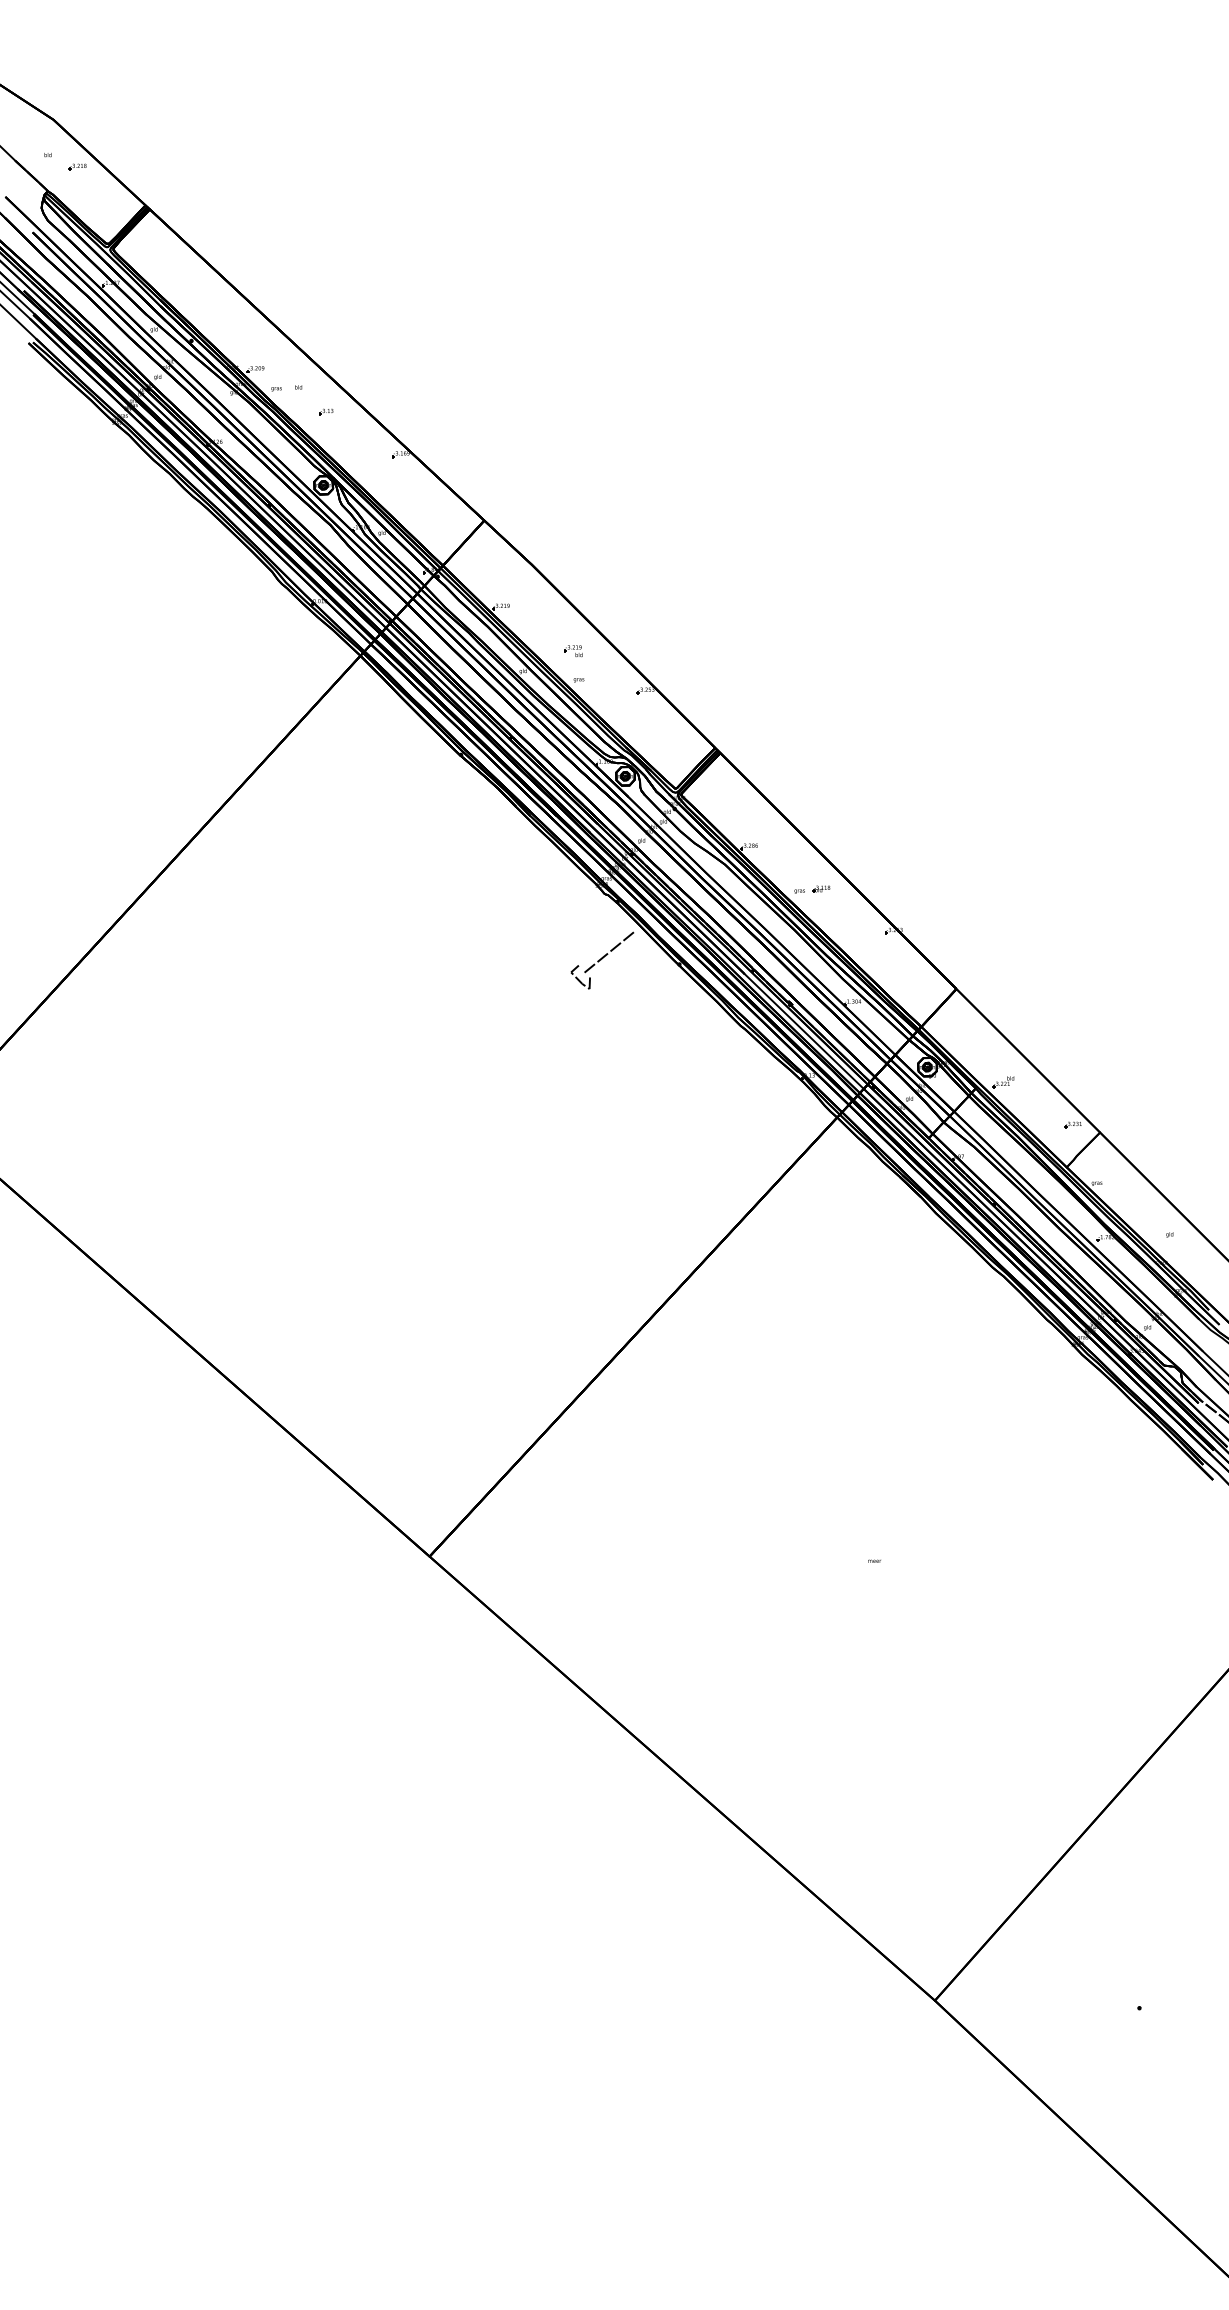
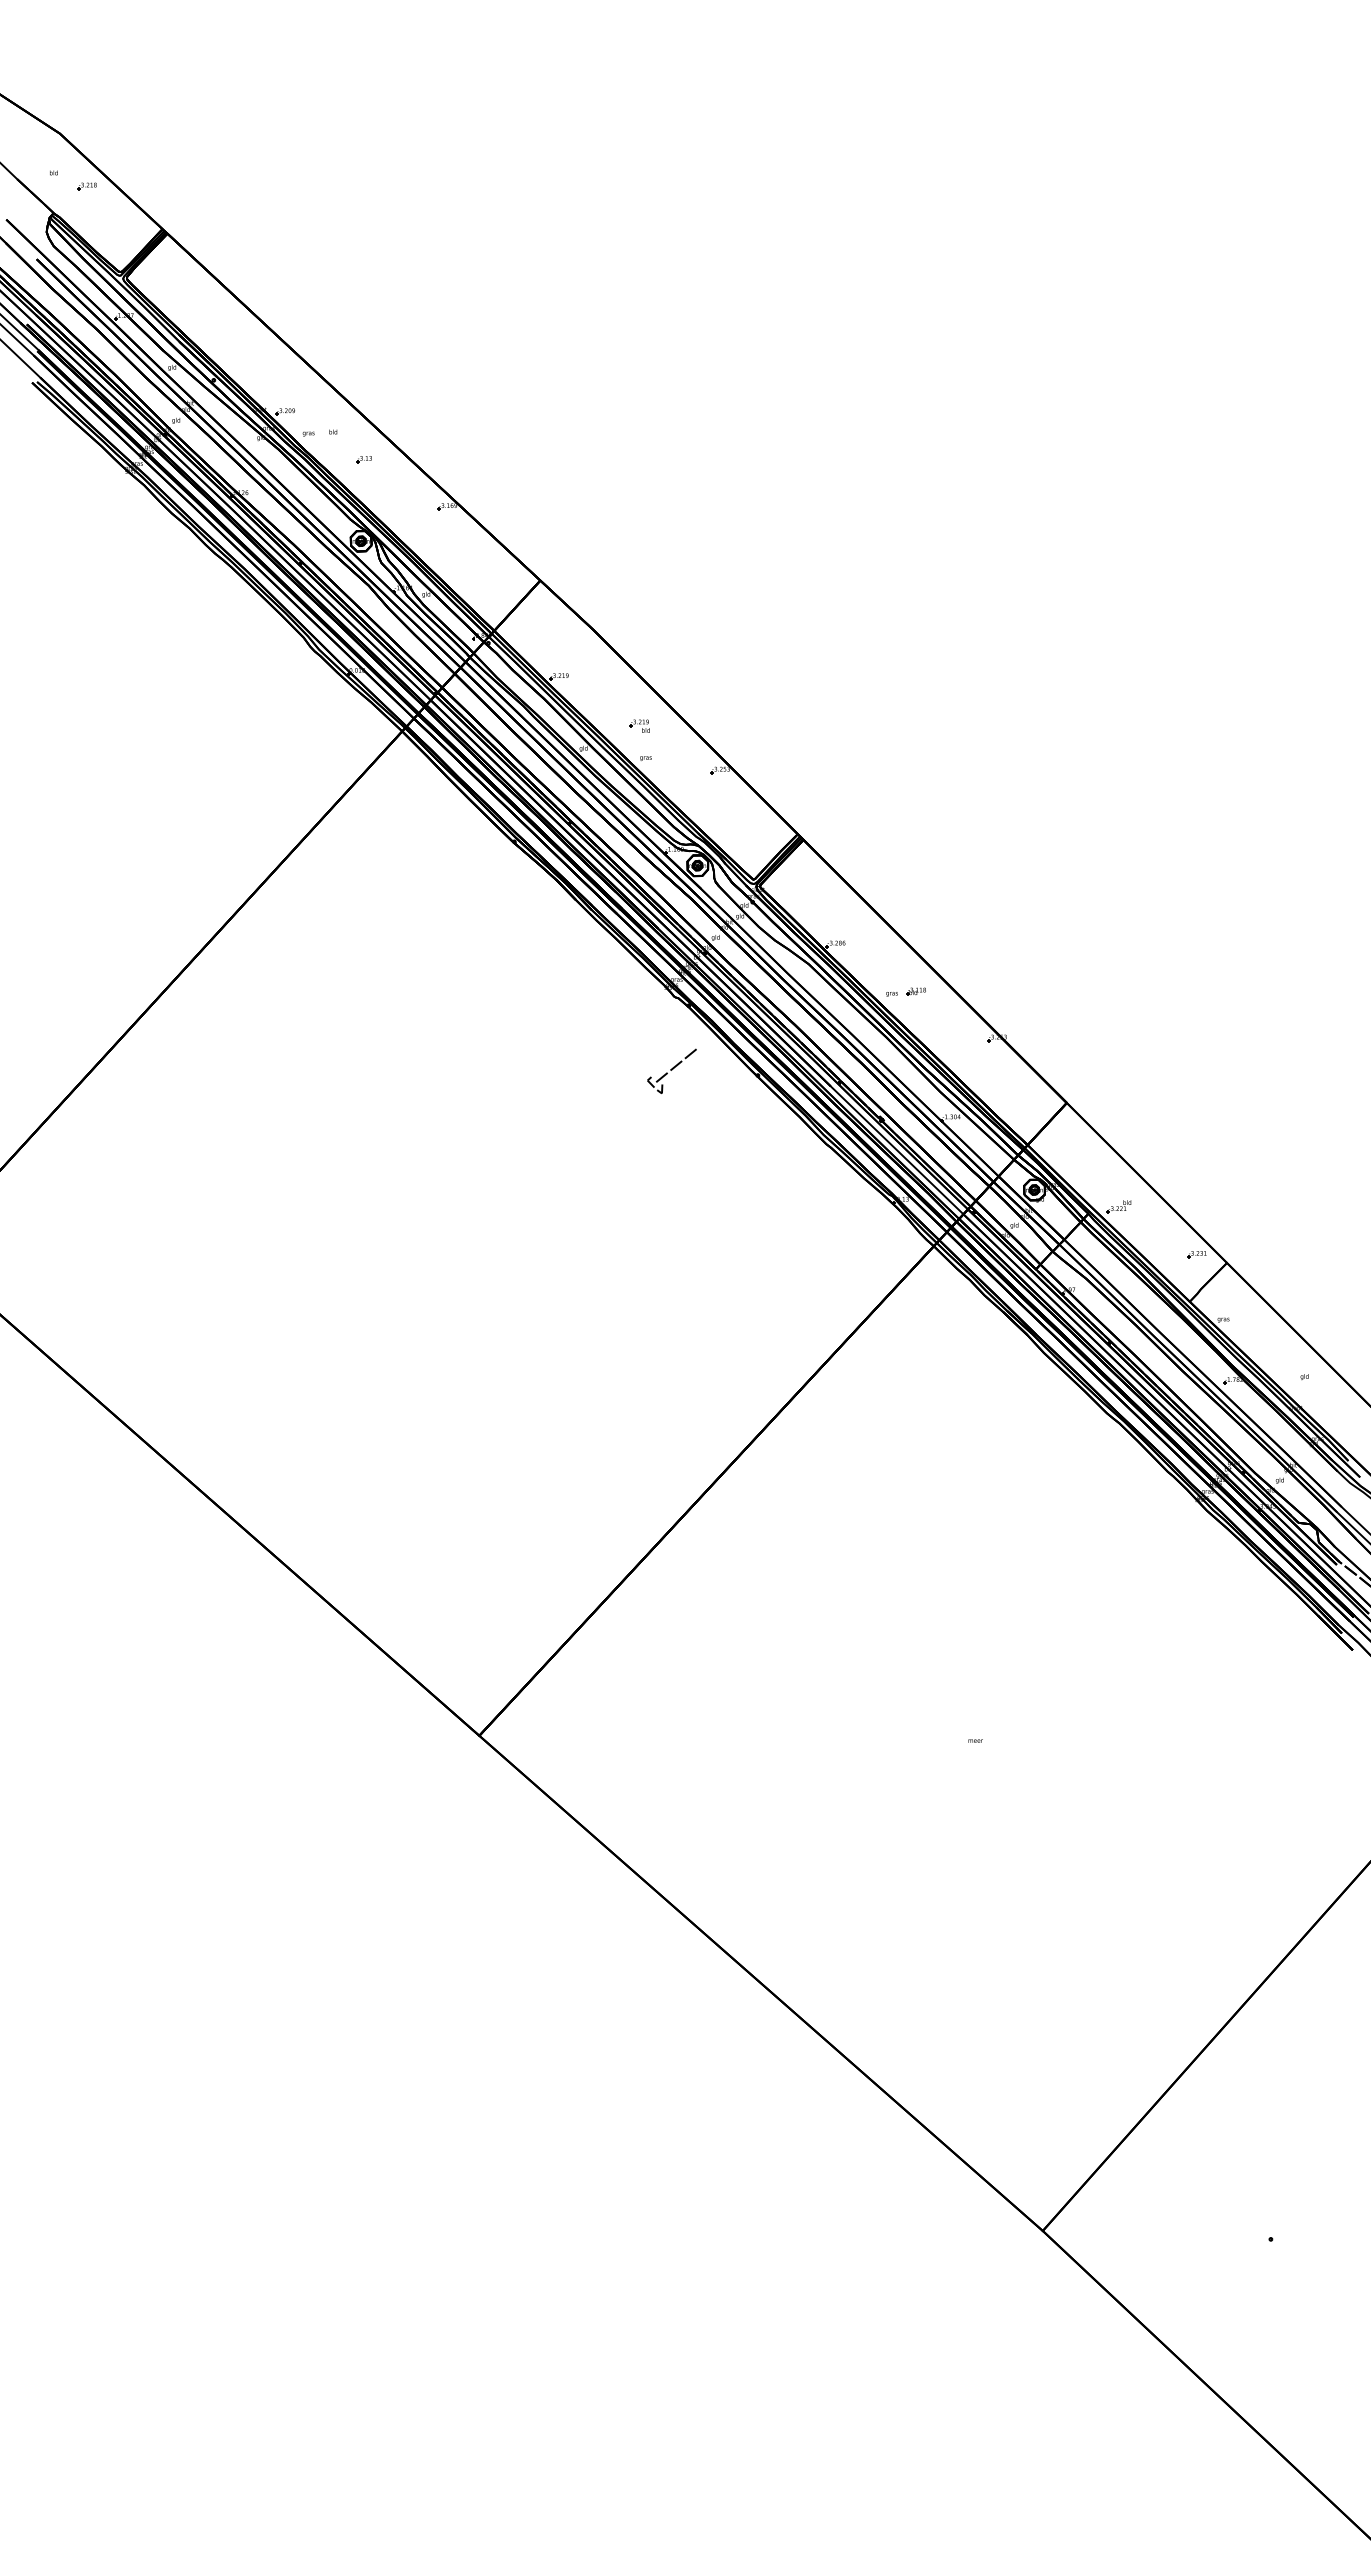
part: (601, 960) -> (671, 1071), size x0.7

